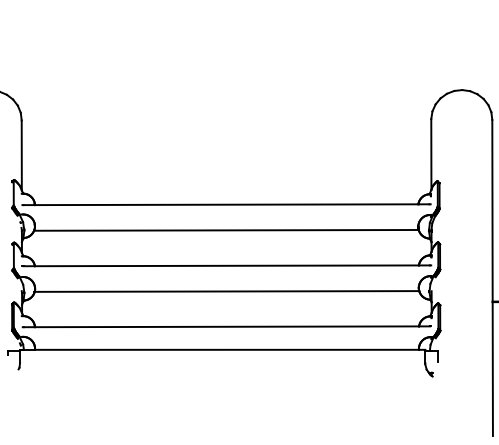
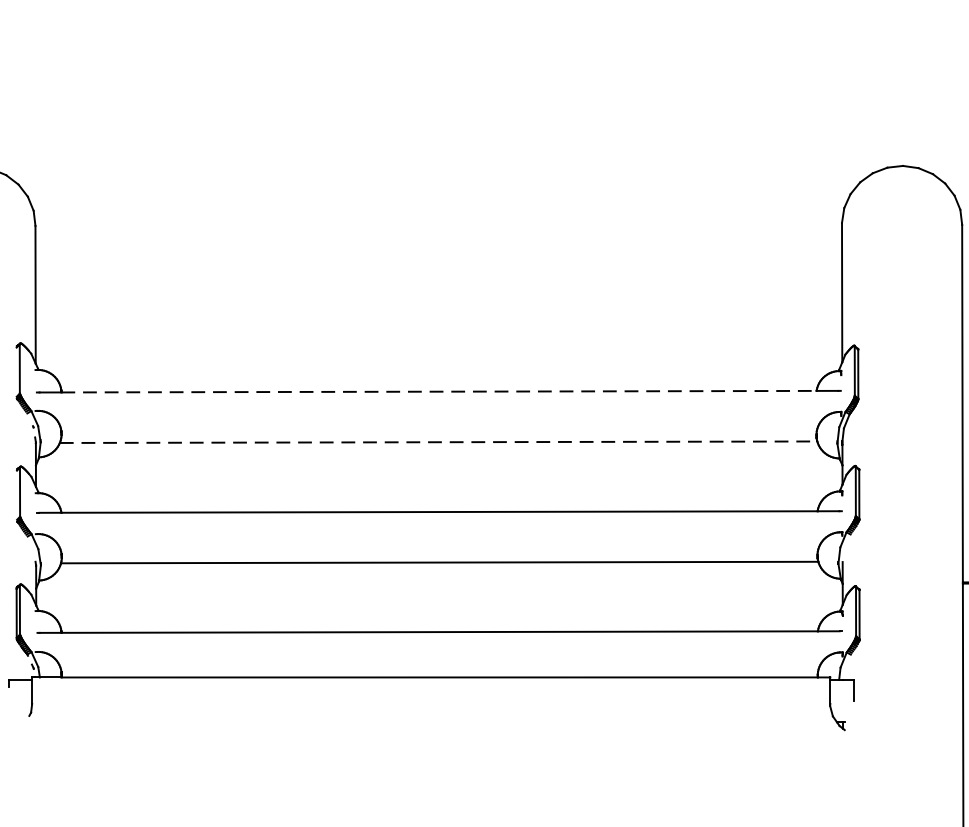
line: (226, 204) -> (438, 391), solid -> dashed
line: (226, 230) -> (438, 442), solid -> dashed

